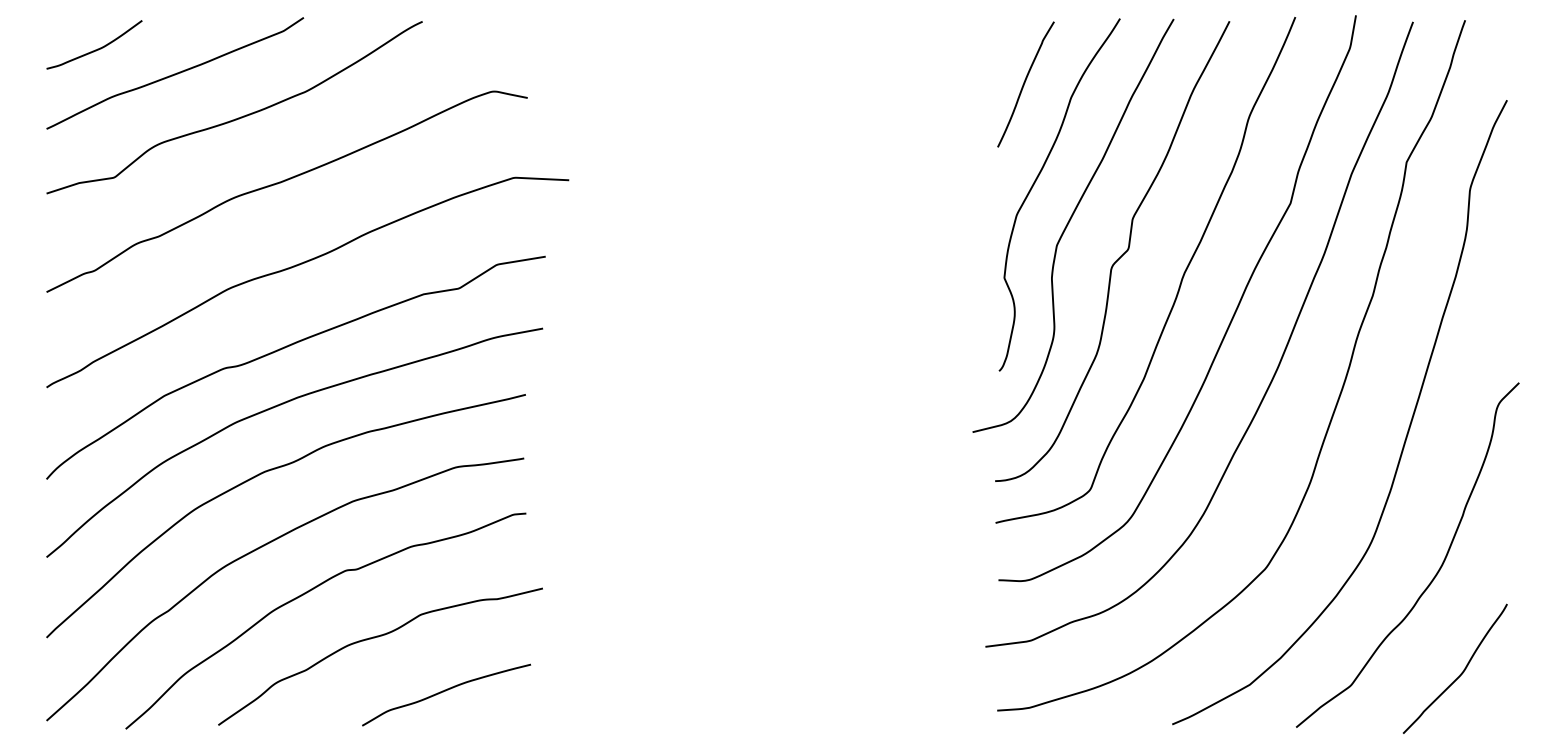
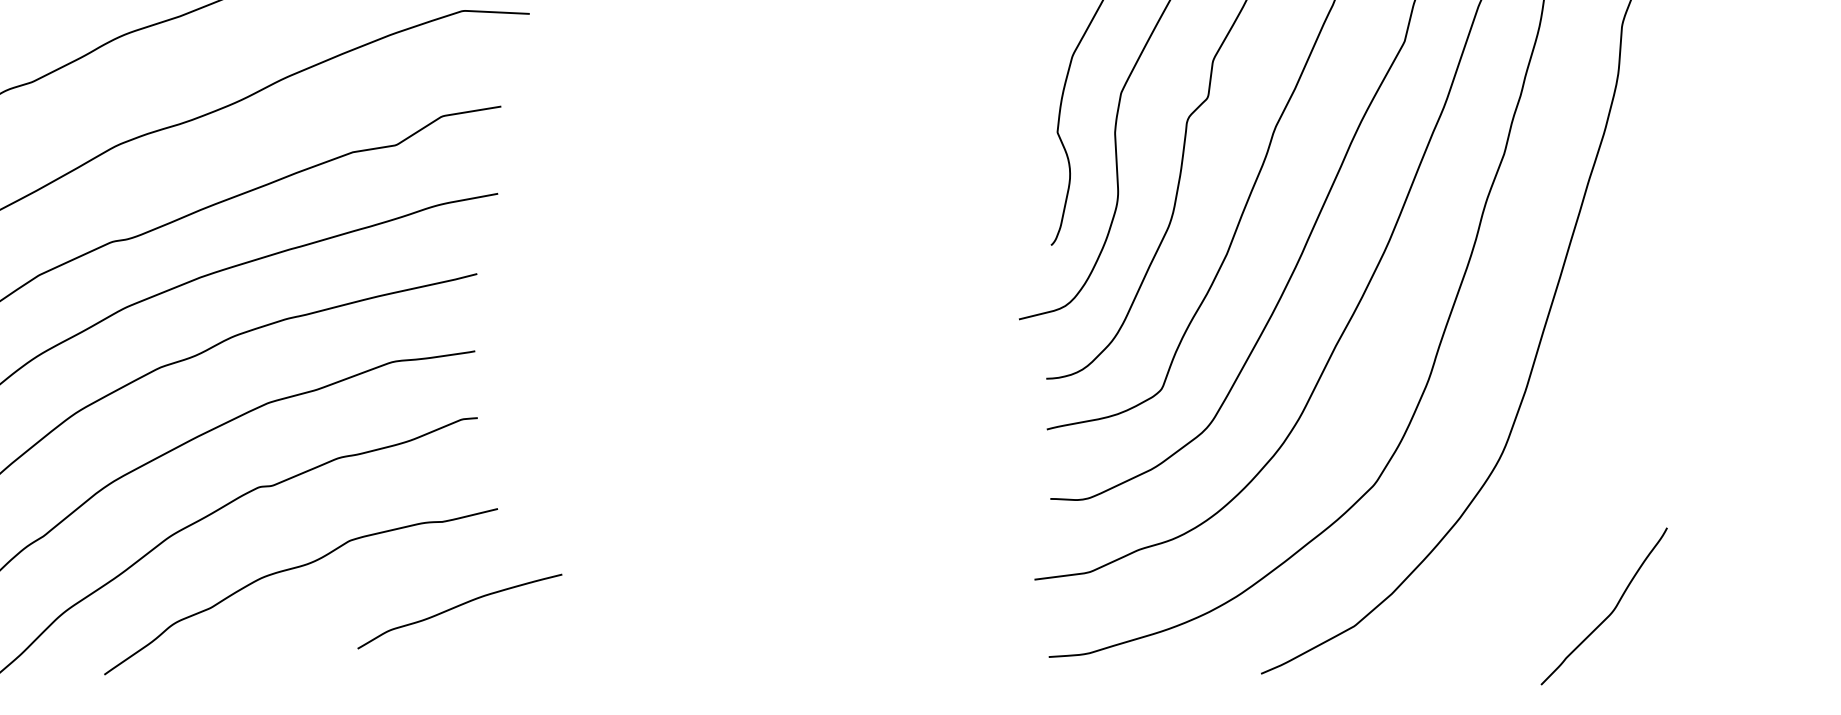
curve: (1436, 572) -> (1581, 489), removed
curve: (445, 691) -> (458, 607), moved

